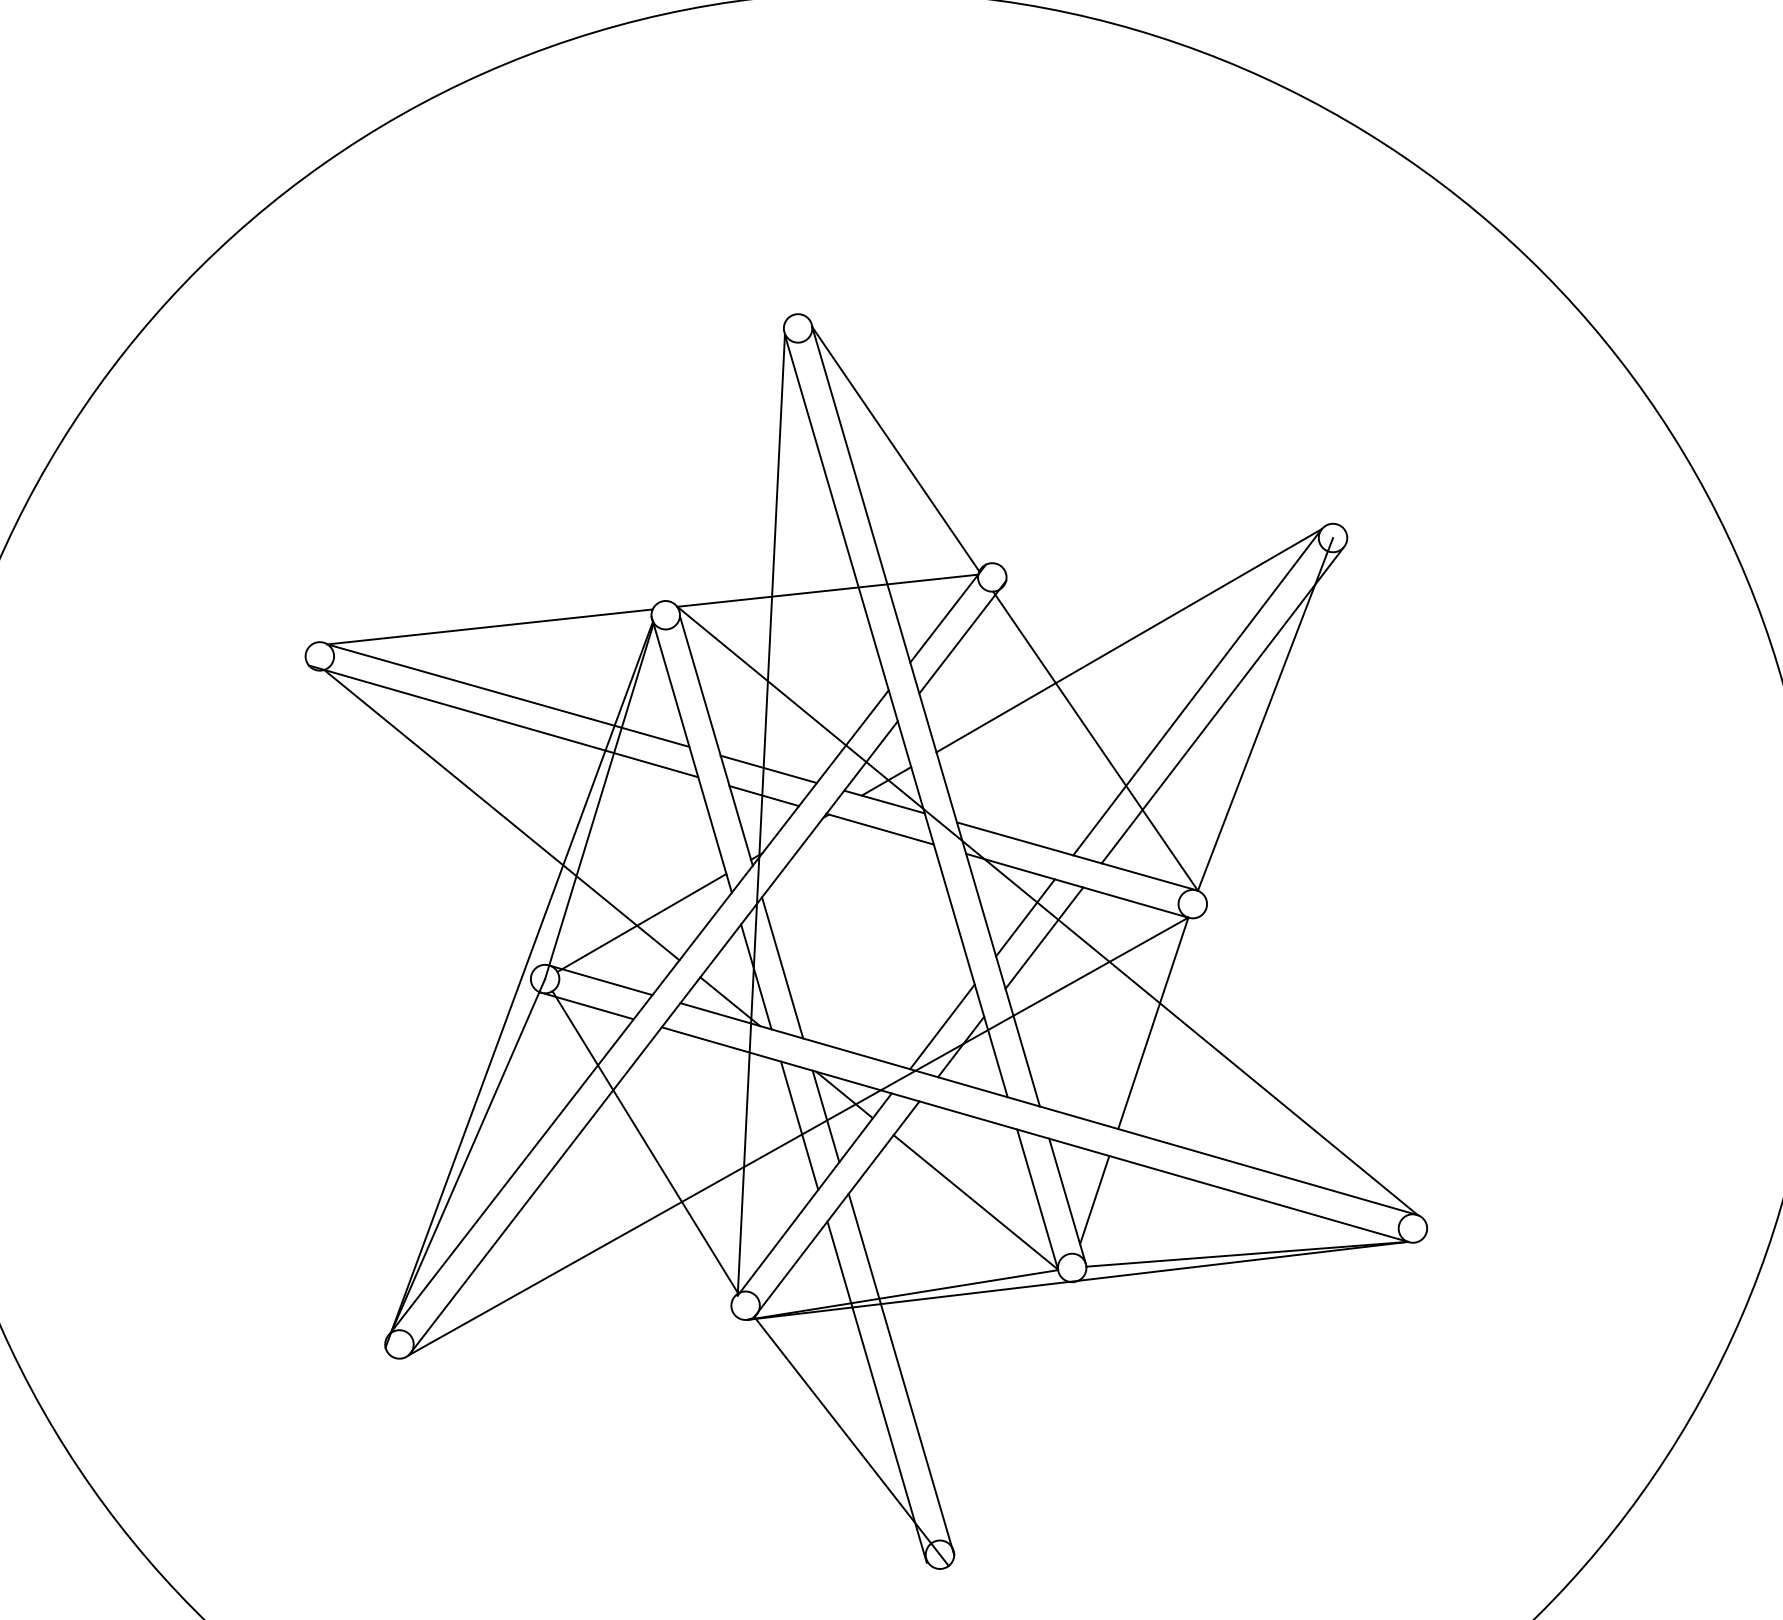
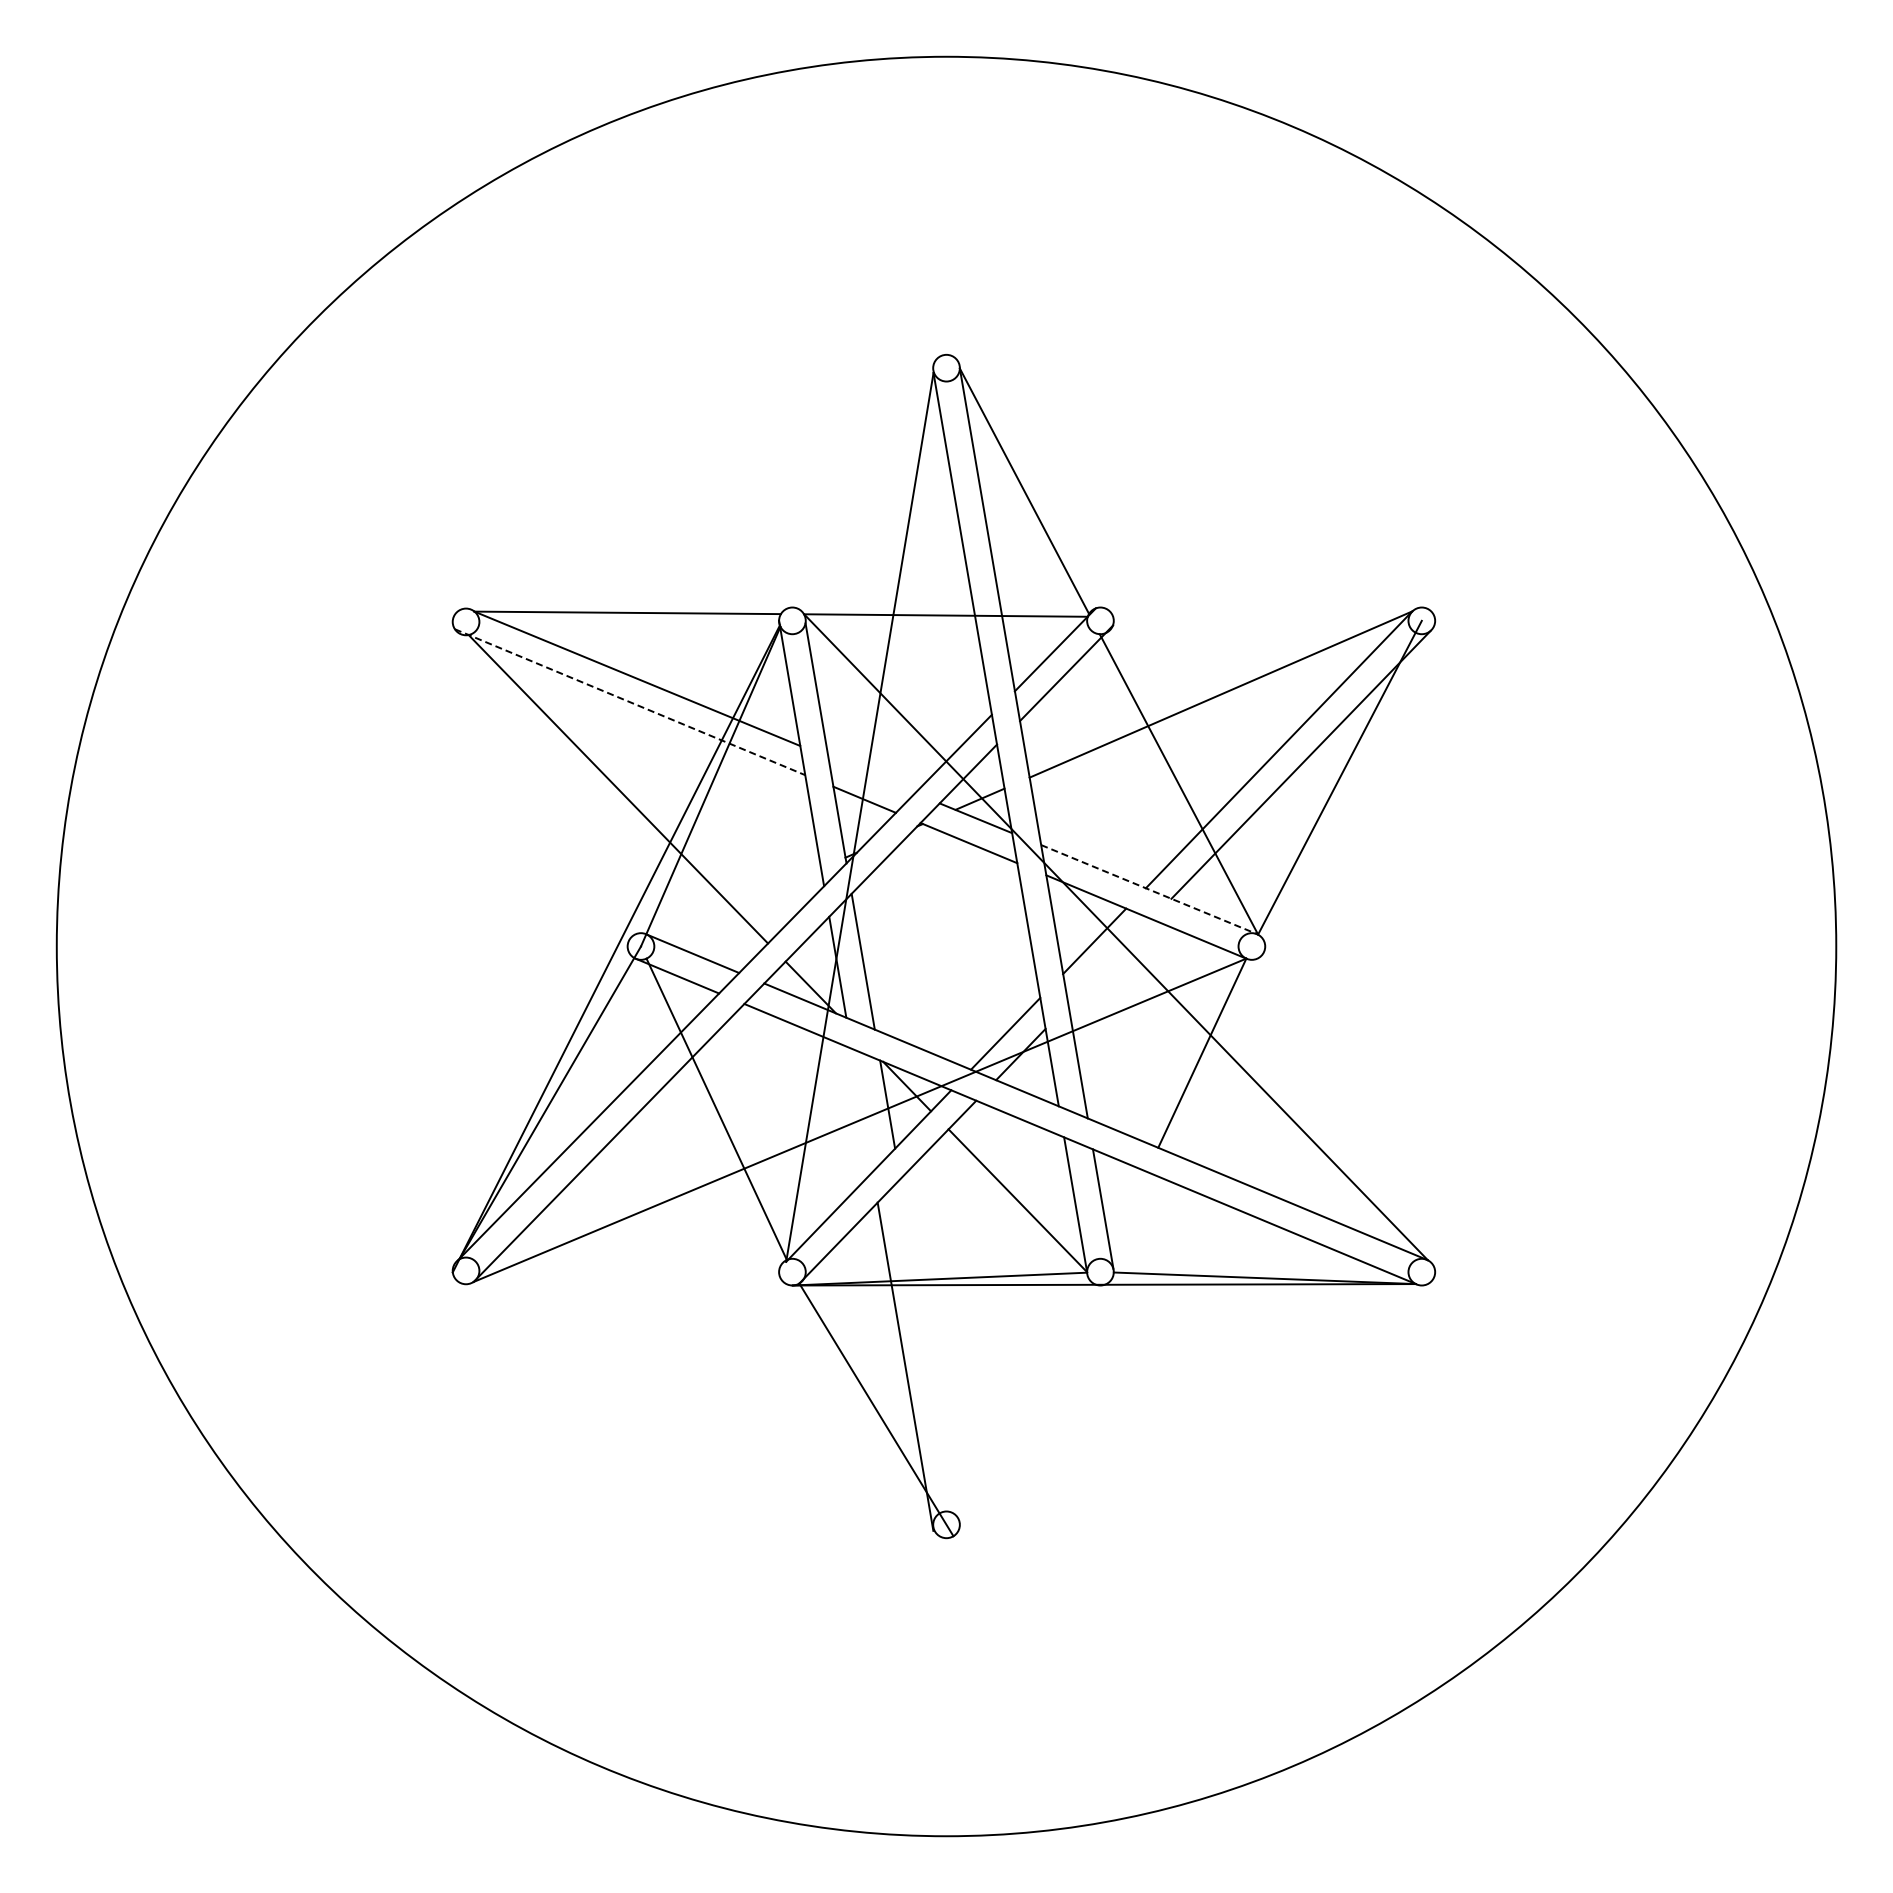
line: (504, 721) -> (630, 702), solid -> dashed
line: (768, 769) -> (871, 775), removed
line: (1077, 856) -> (1149, 889), solid -> dashed
line: (642, 922) -> (737, 904), removed
line: (1043, 938) -> (1109, 962), removed
line: (799, 1125) -> (861, 1110), removed
line: (1094, 1199) -> (1128, 1210), removed
line: (900, 1374) -> (929, 1352), removed

